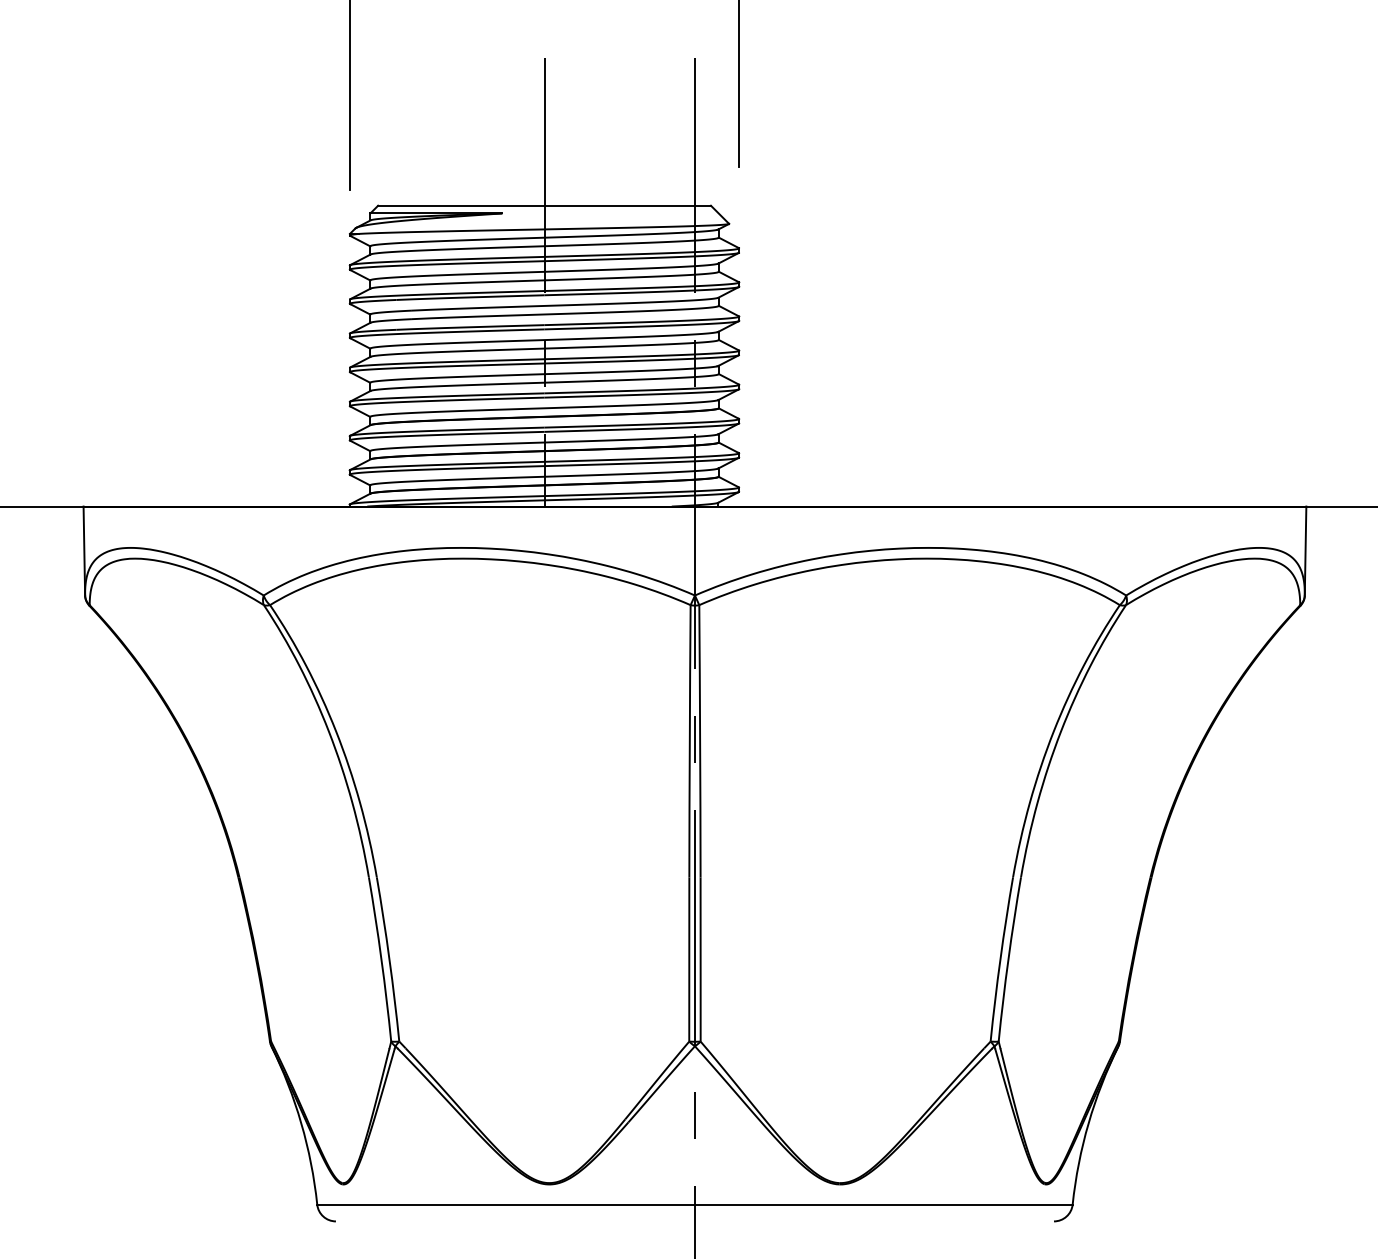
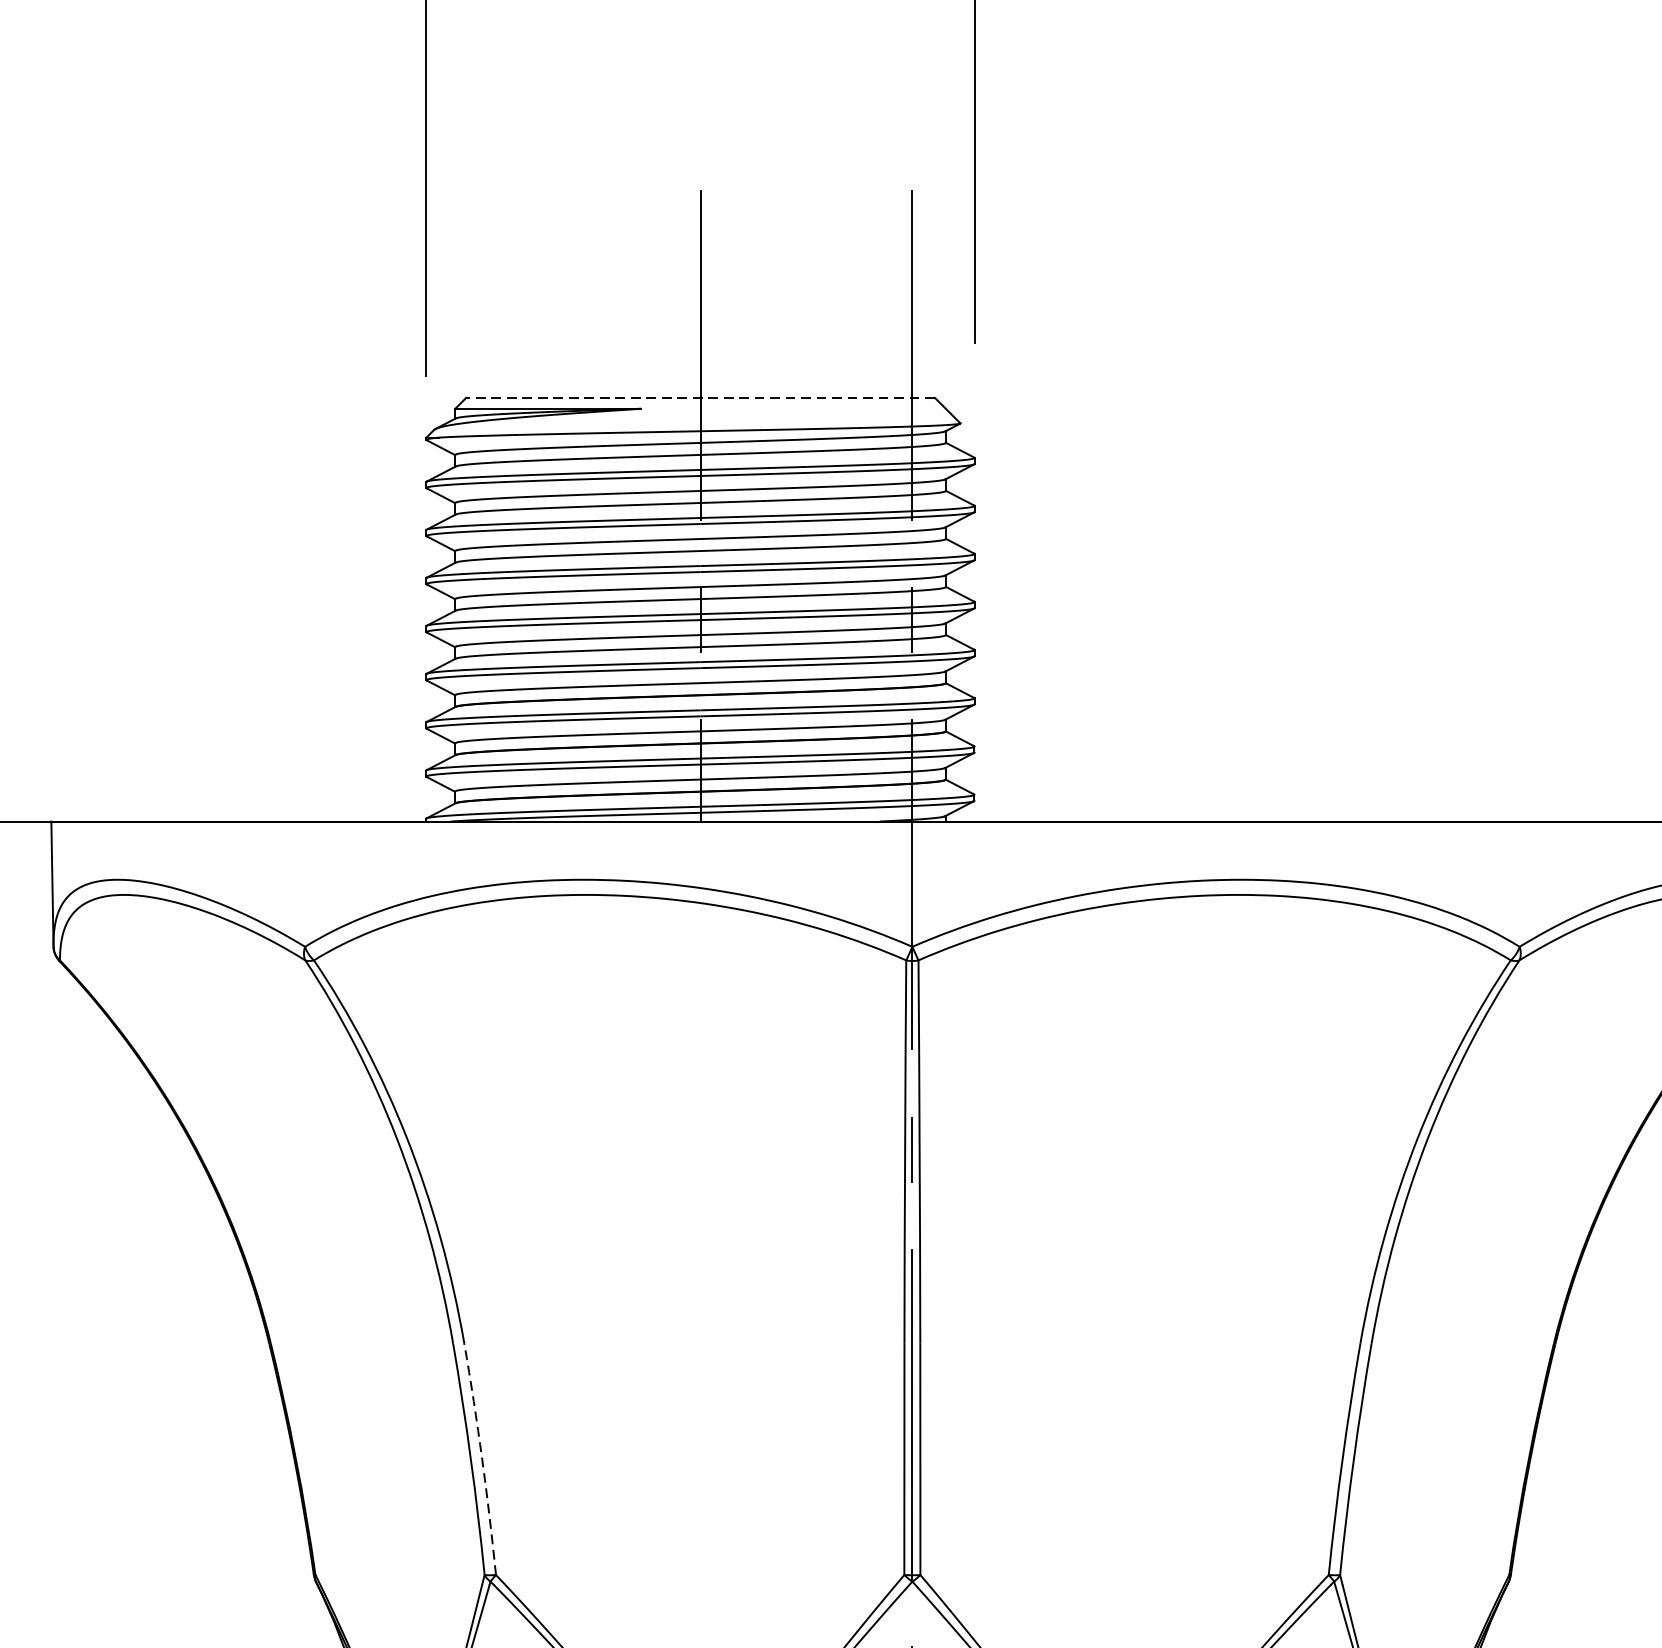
line: (544, 205) -> (700, 397), solid -> dashed
arc: (389, 959) -> (482, 1459), solid -> dashed

